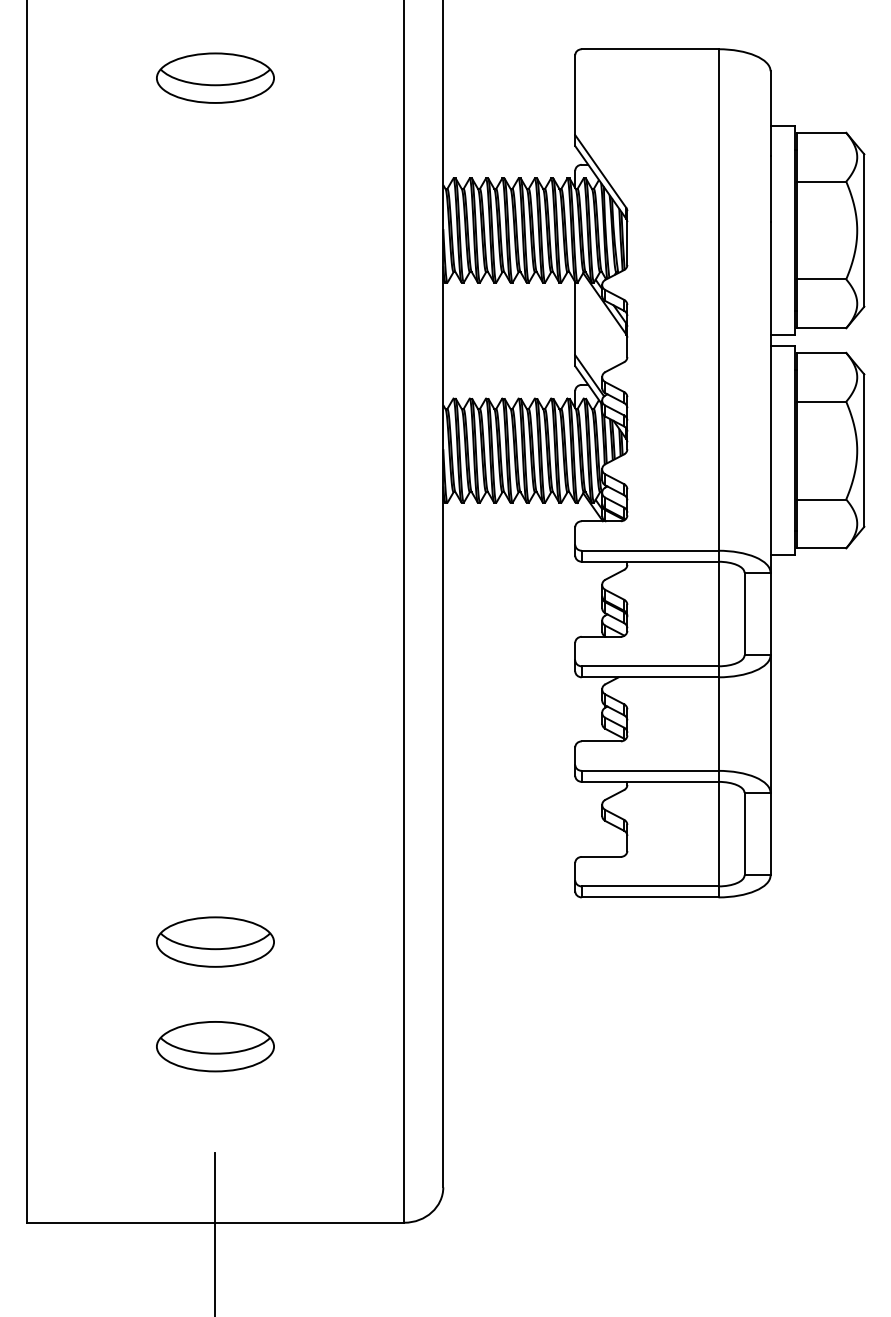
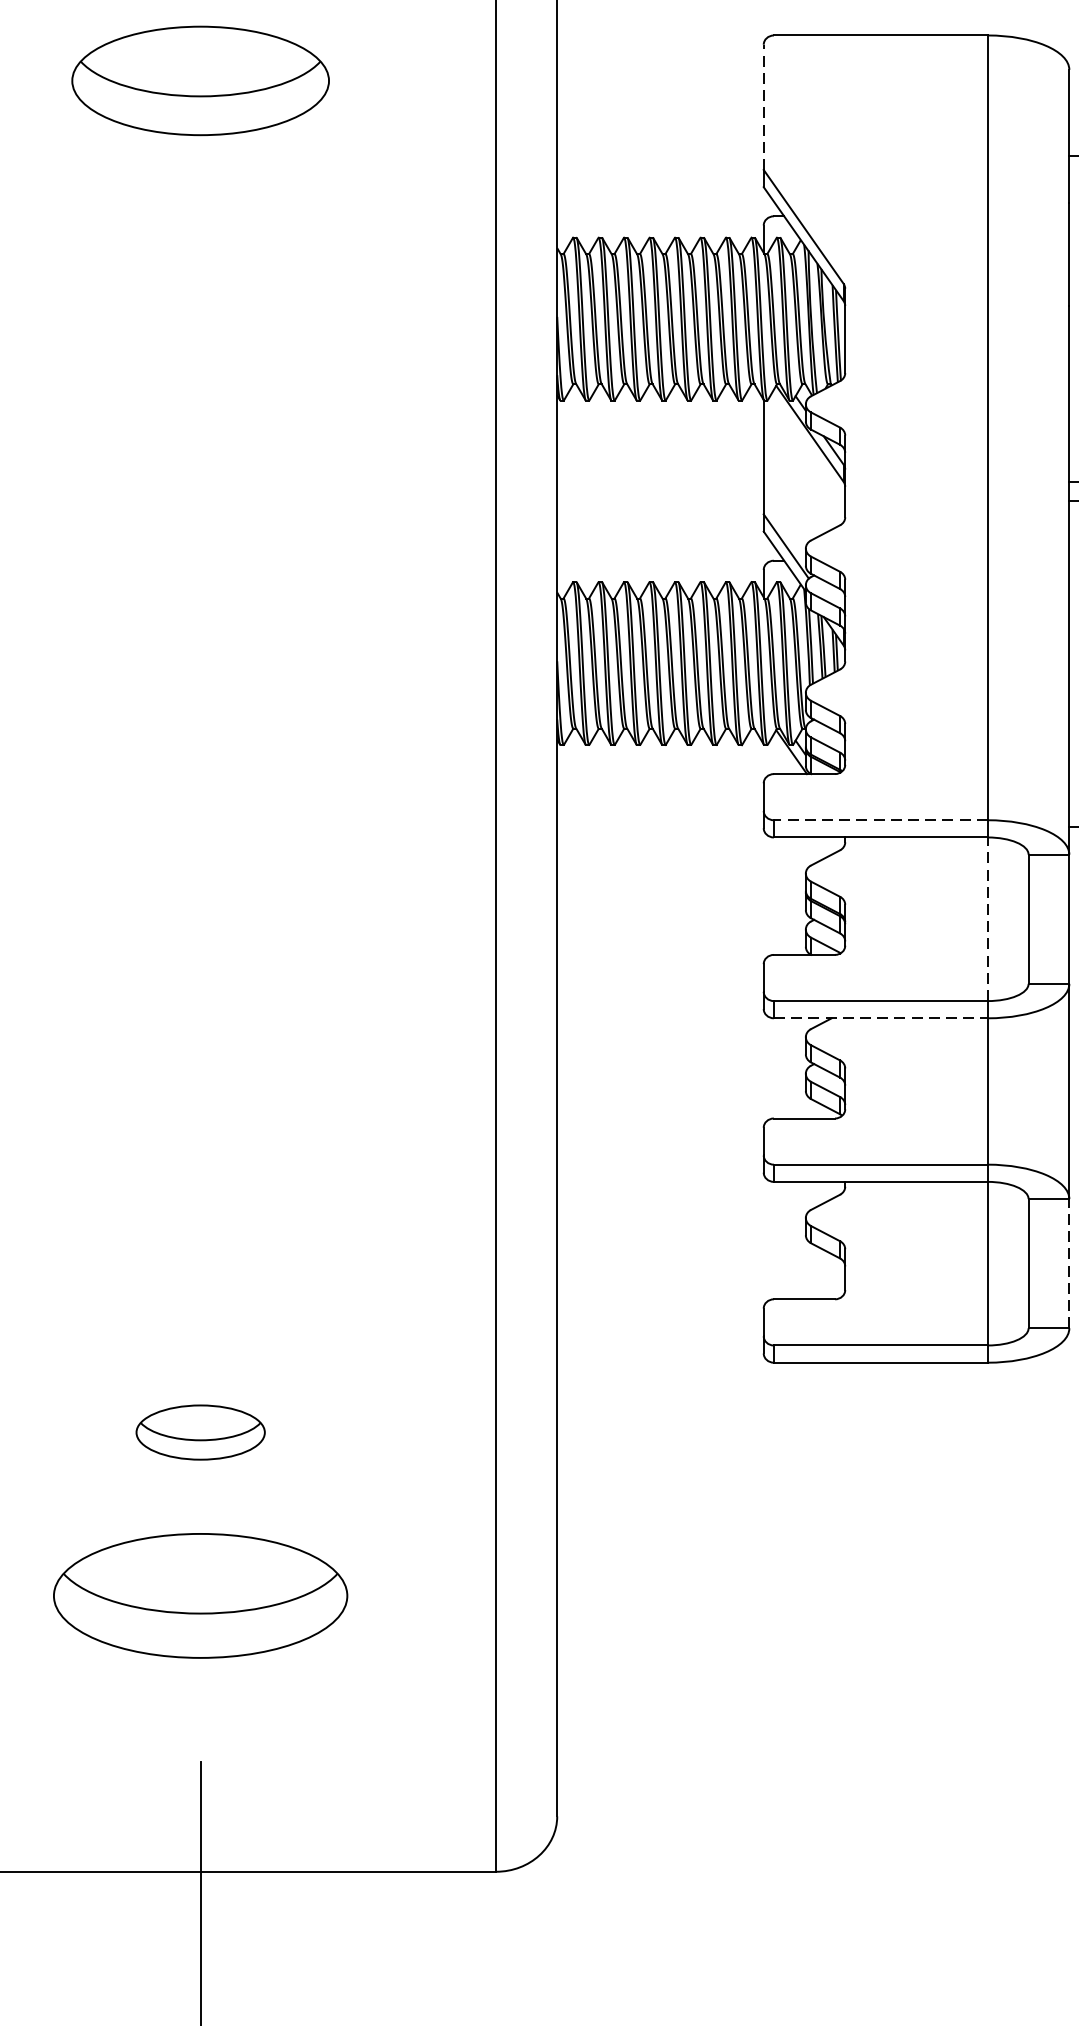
part: (215, 77) -> (200, 79), size x1.4
line: (575, 94) -> (764, 106), solid -> dashed
line: (649, 550) -> (879, 819), solid -> dashed
line: (718, 613) -> (987, 918), solid -> dashed
line: (650, 677) -> (881, 1018), solid -> dashed
line: (770, 833) -> (1069, 1262), solid -> dashed
part: (215, 941) -> (200, 1431), size x0.7
part: (215, 1046) -> (200, 1595), size x1.6

